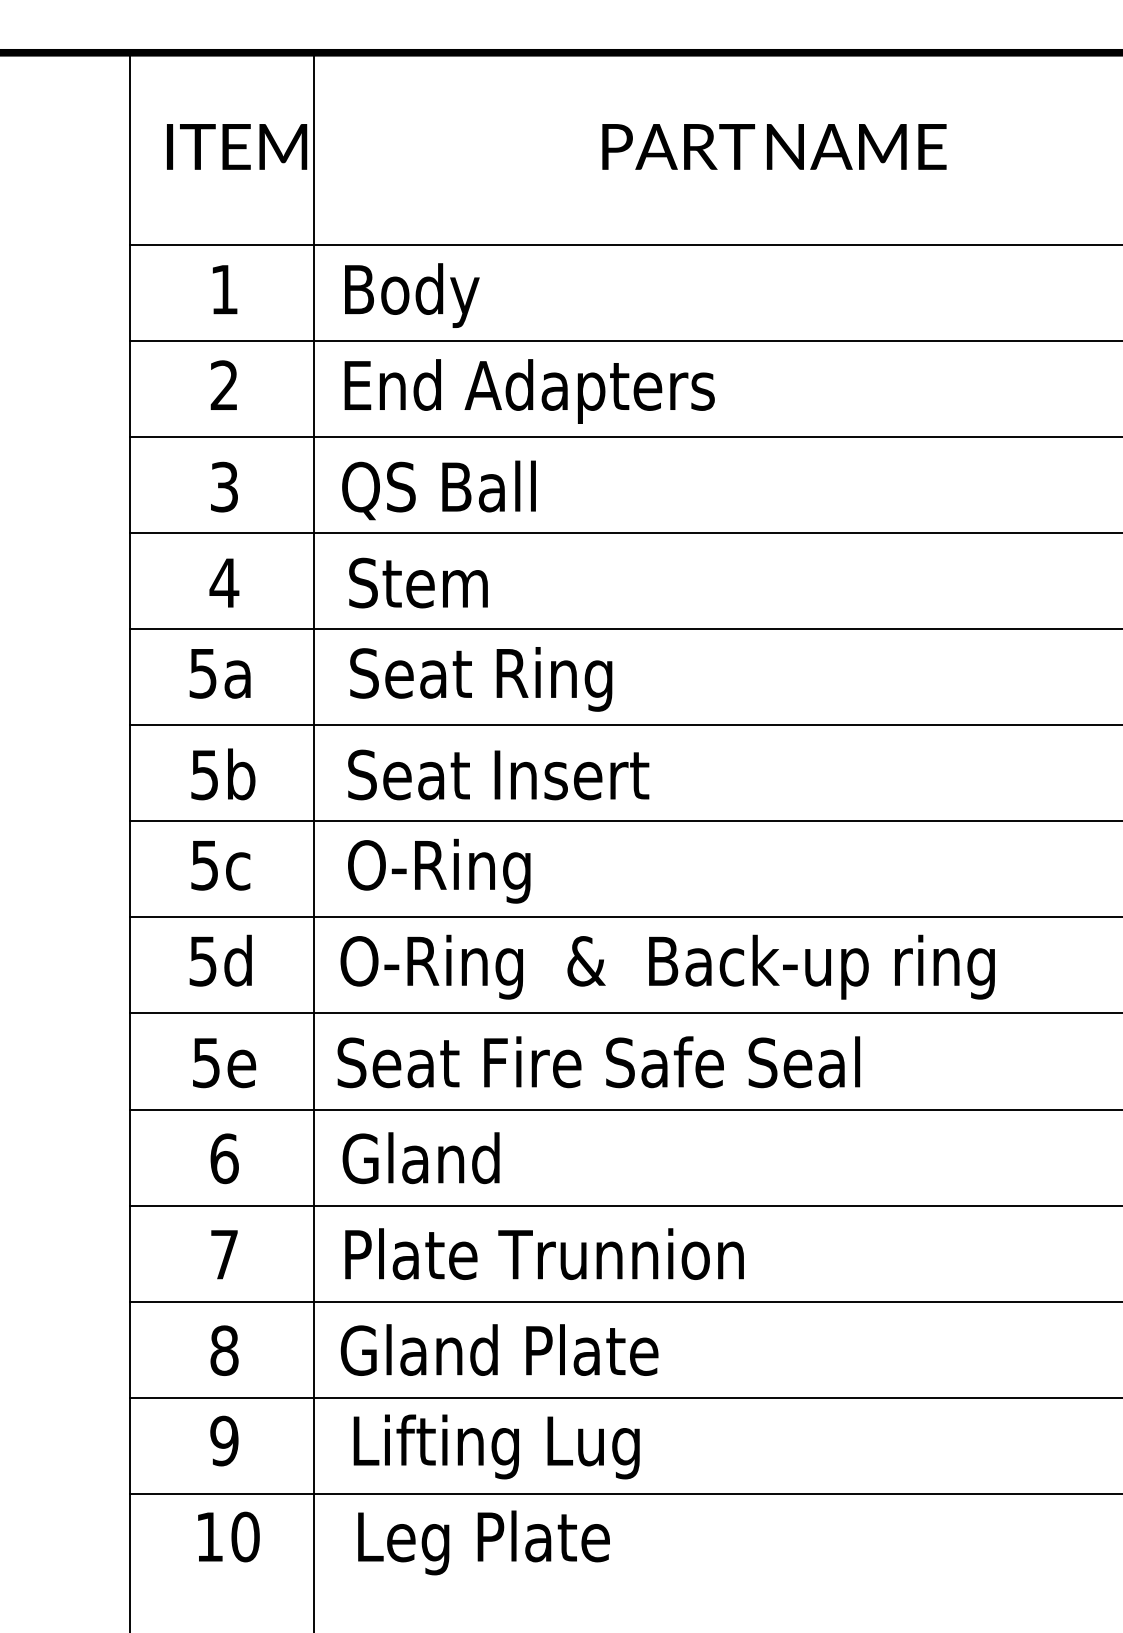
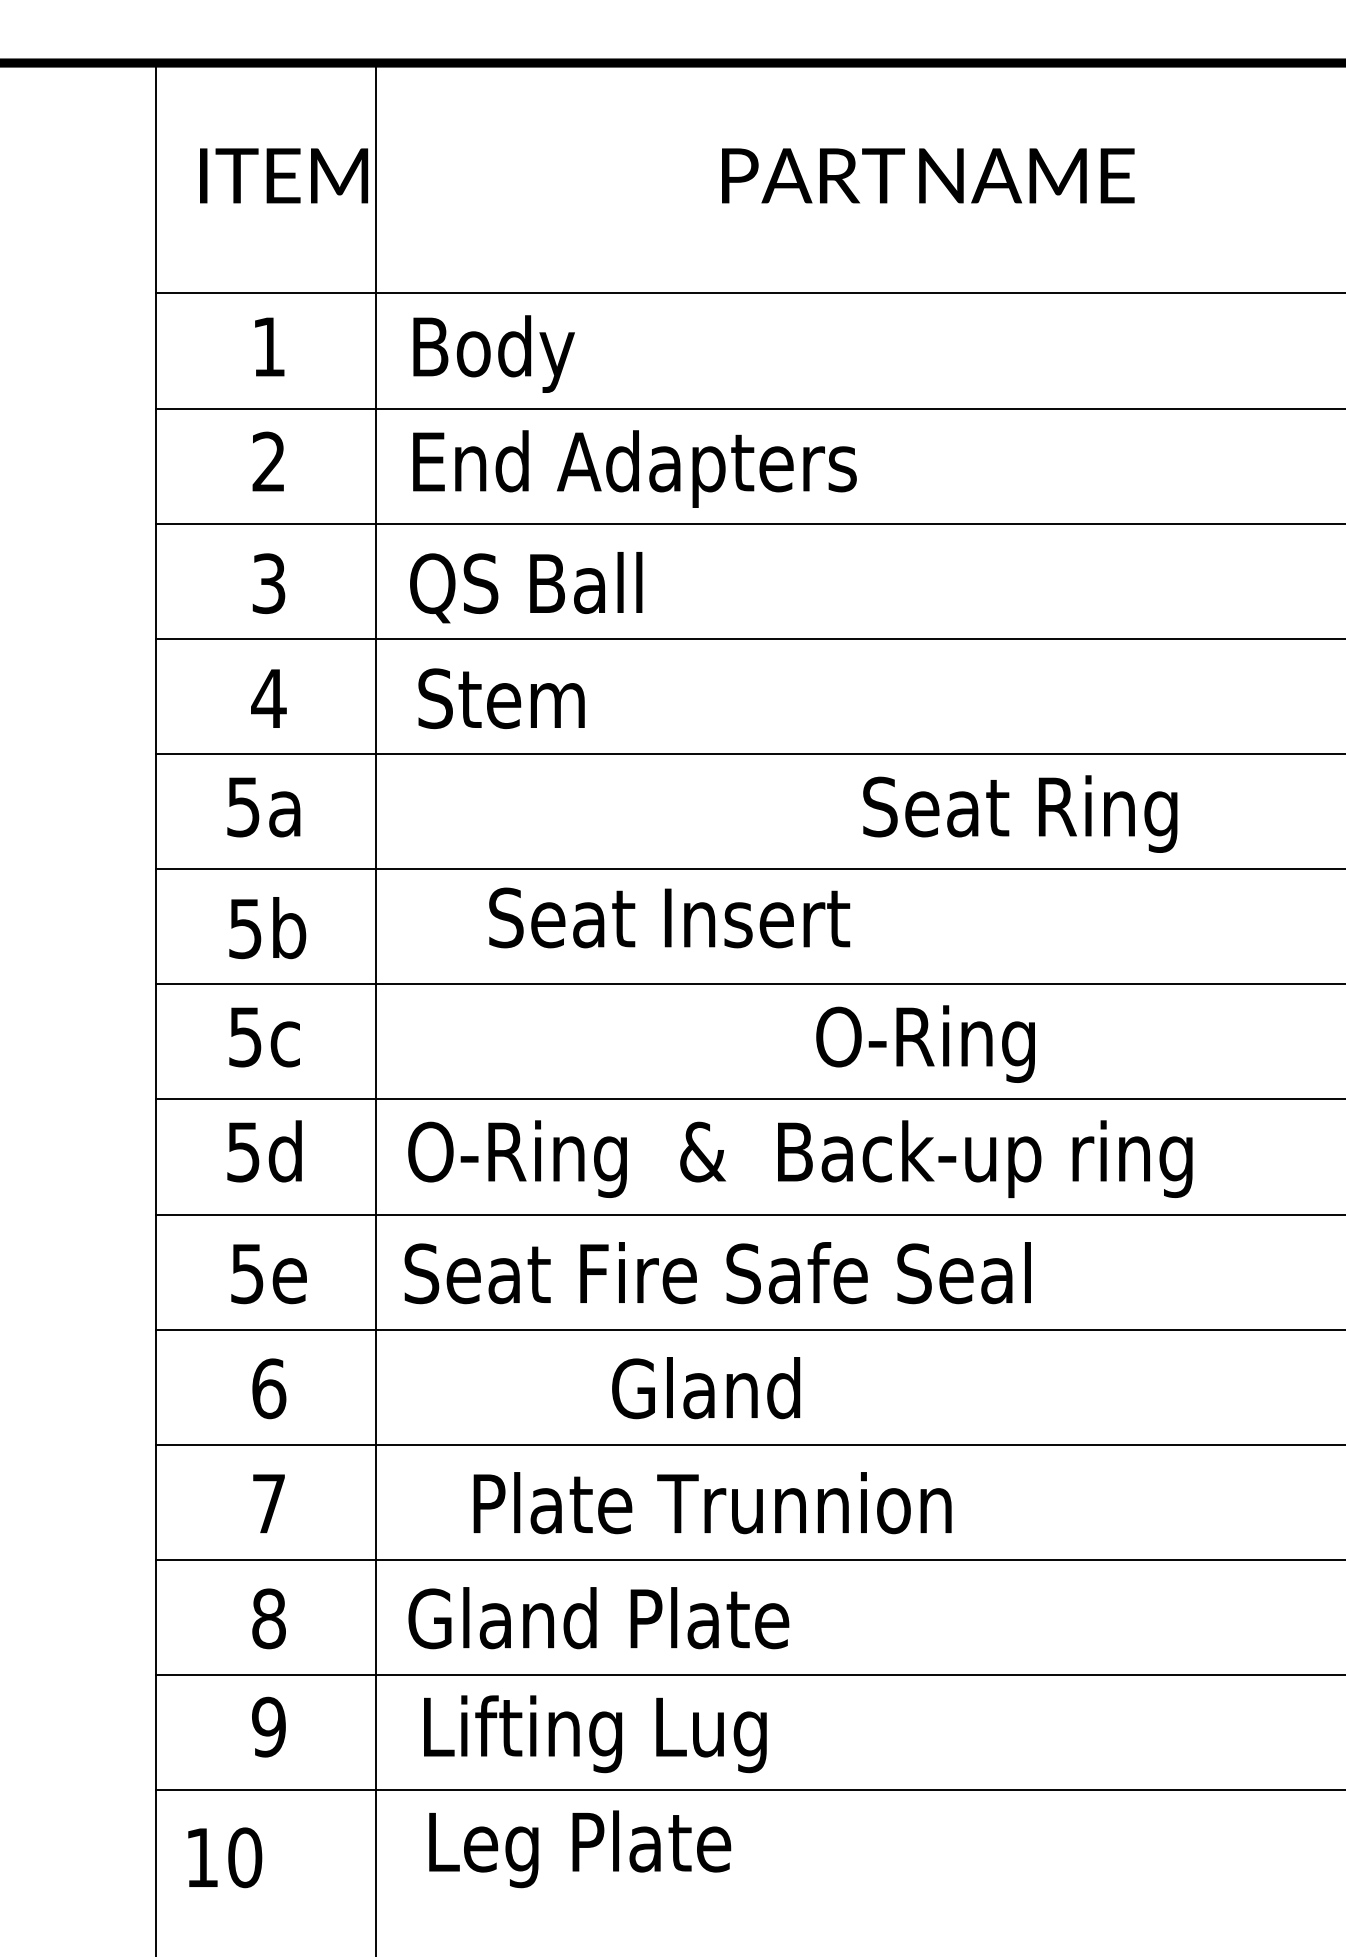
text: (481, 679) -> (1020, 814), moved
text: (498, 774) -> (669, 917), moved
text: (439, 870) -> (925, 1043), moved
text: (420, 1158) -> (705, 1388), moved
text: (544, 1253) -> (712, 1502), moved
text: (228, 1536) -> (224, 1857), moved

